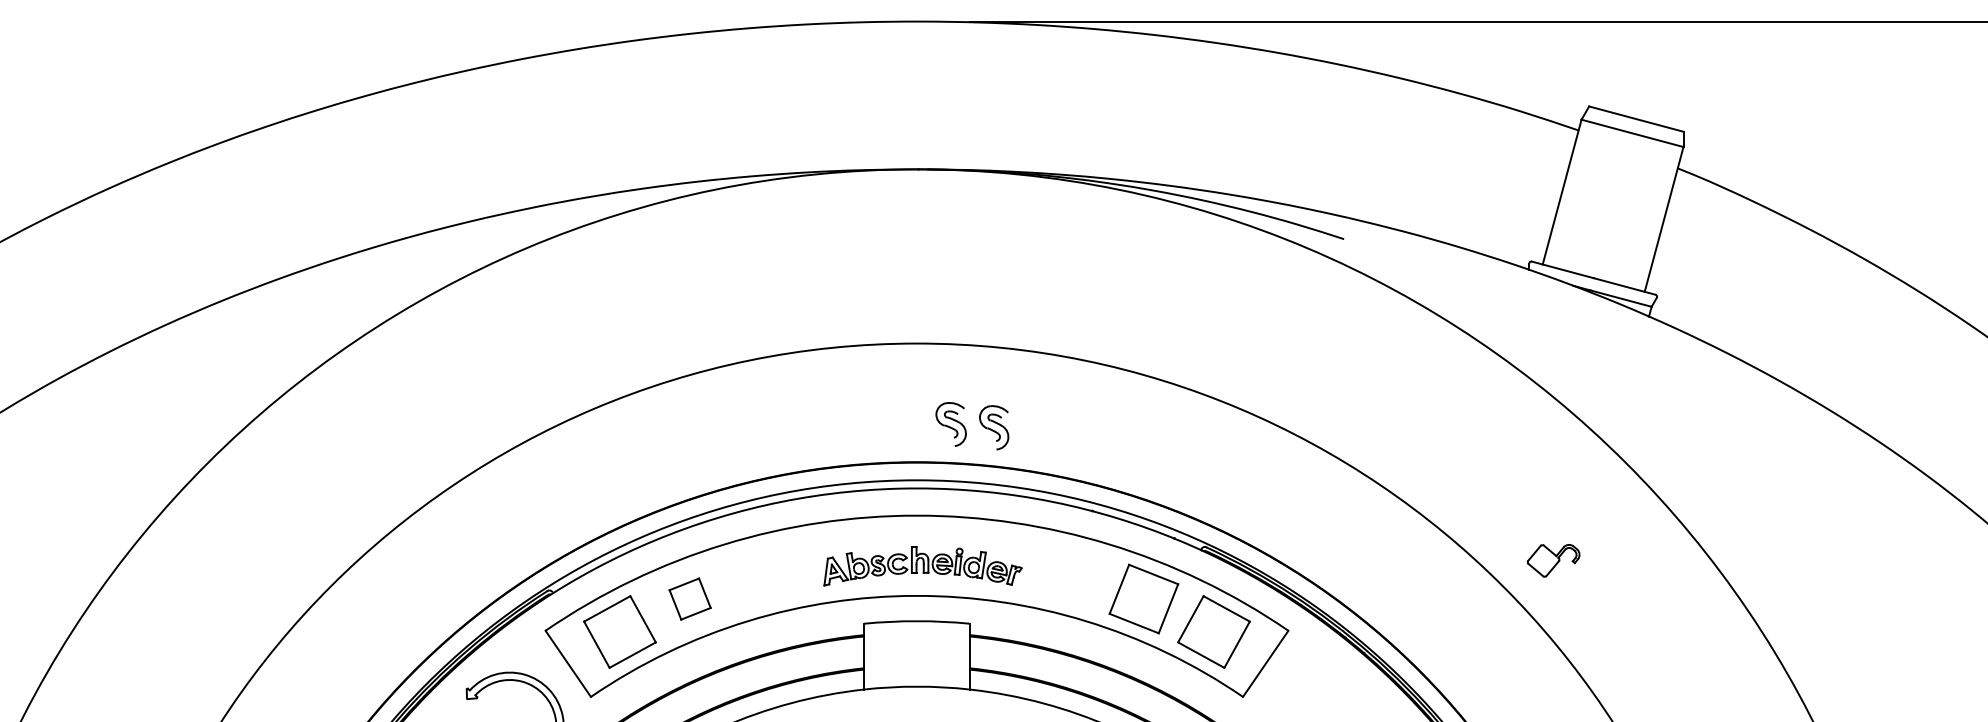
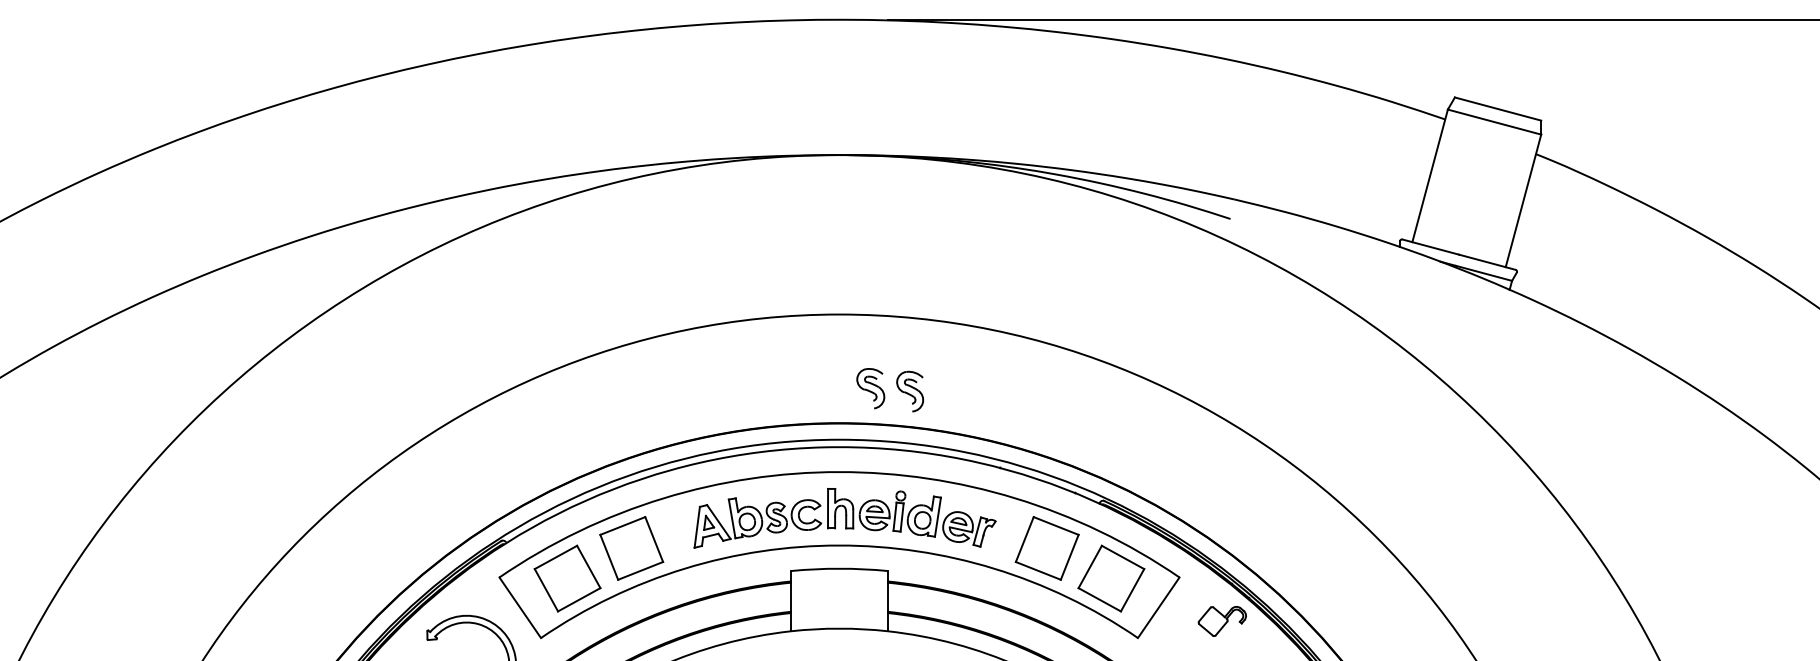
part: (1552, 560) -> (1221, 621), moved
part: (922, 566) -> (844, 518), size x1.67
part: (689, 599) -> (631, 548), size x1.67

